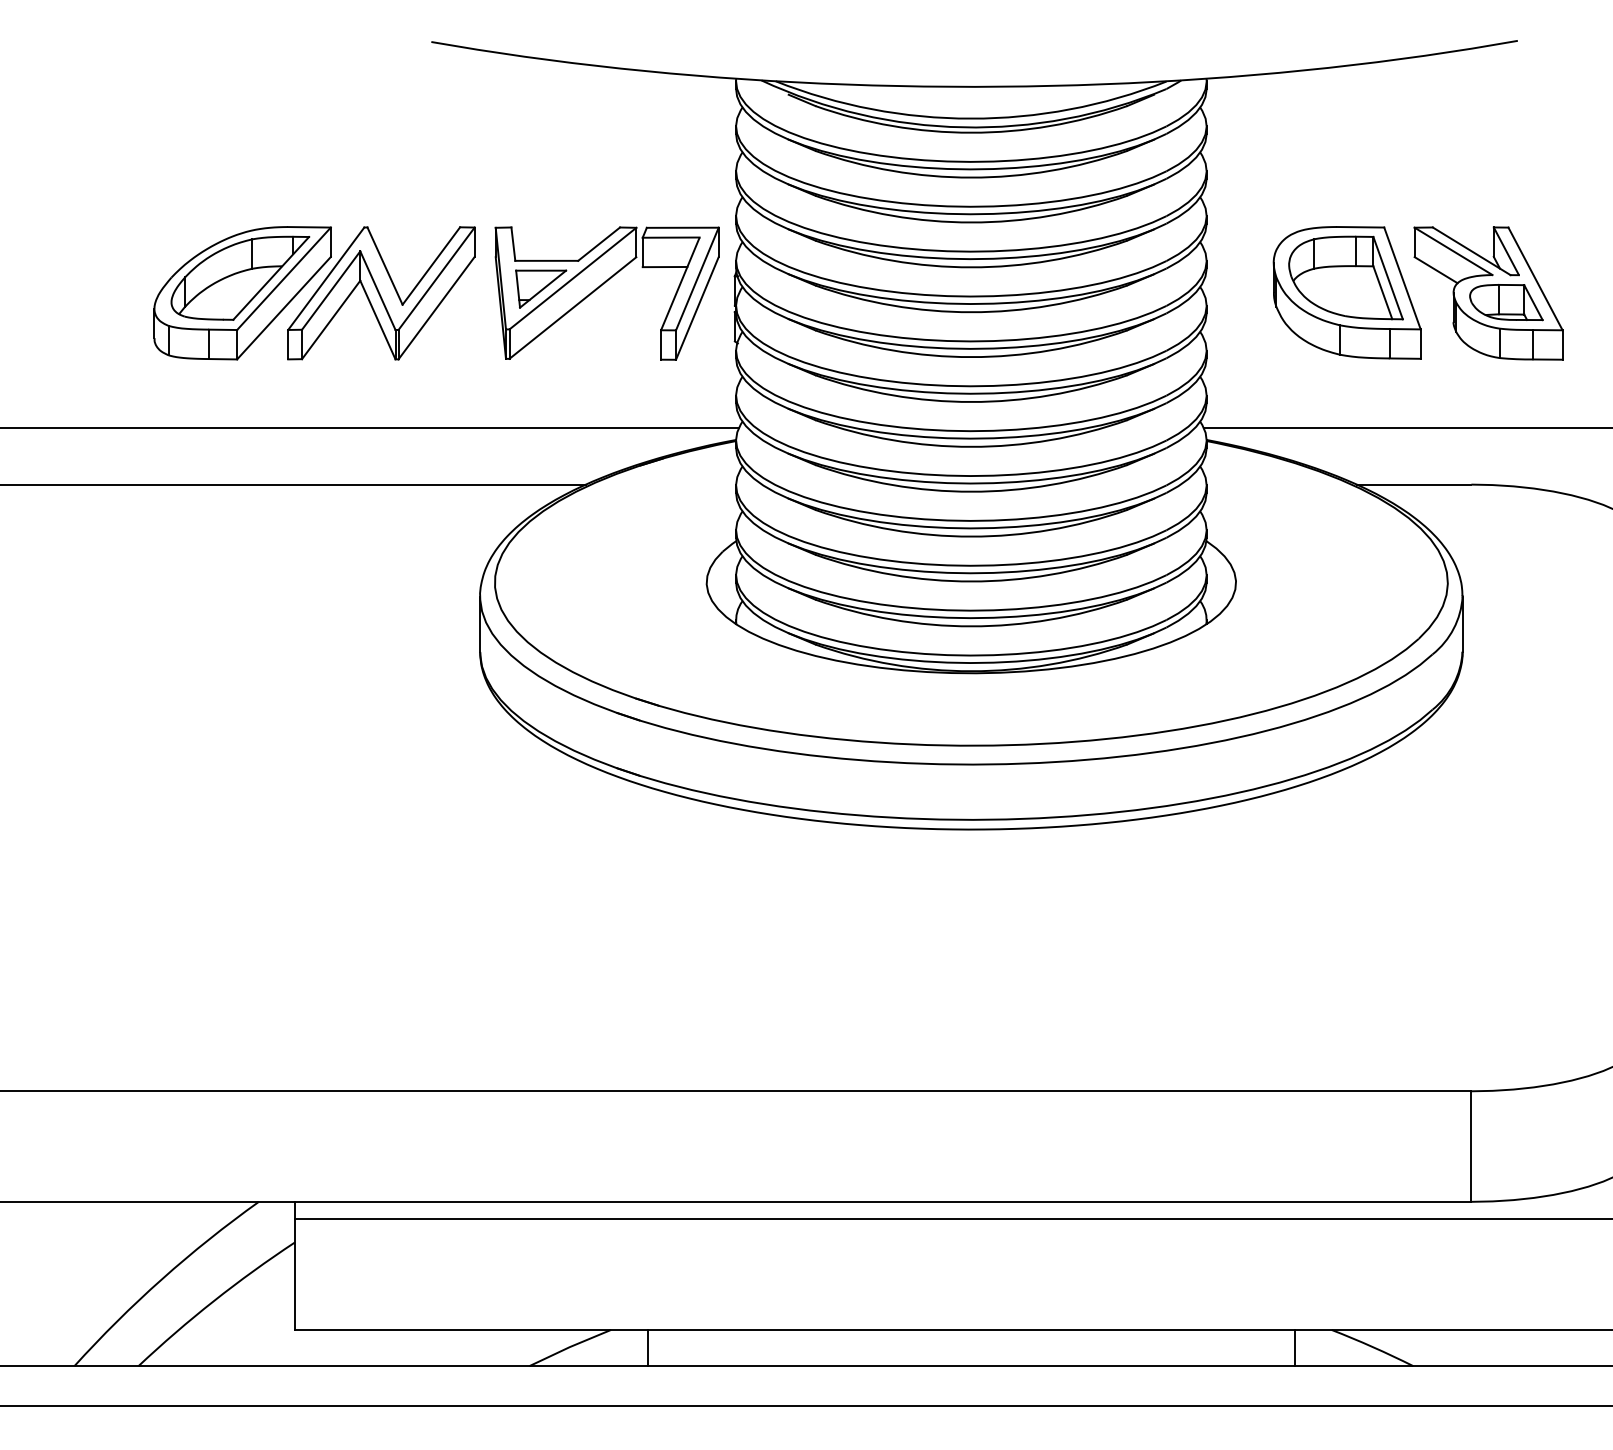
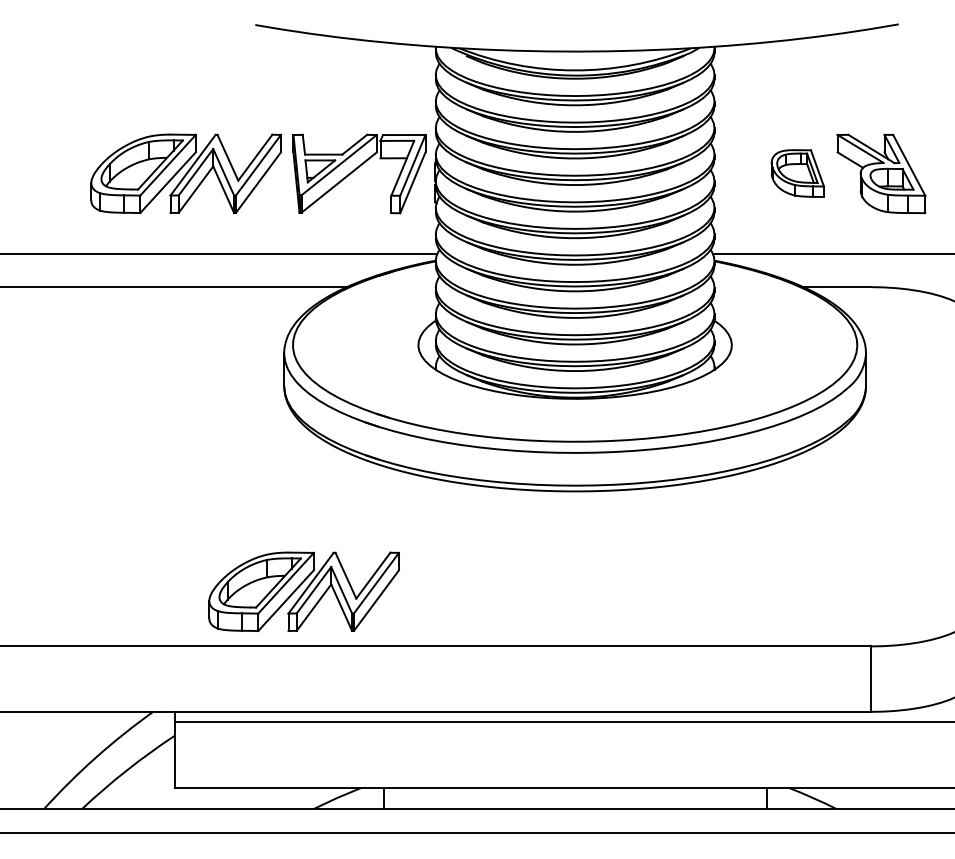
part: (1346, 292) -> (797, 173), size x0.6
part: (512, 998) -> (303, 591), added

